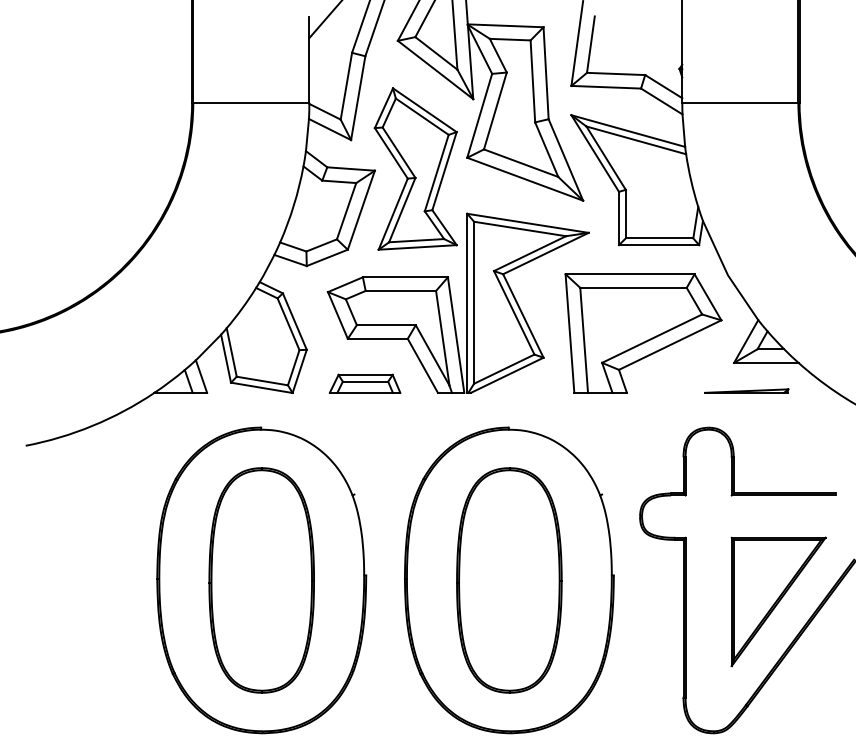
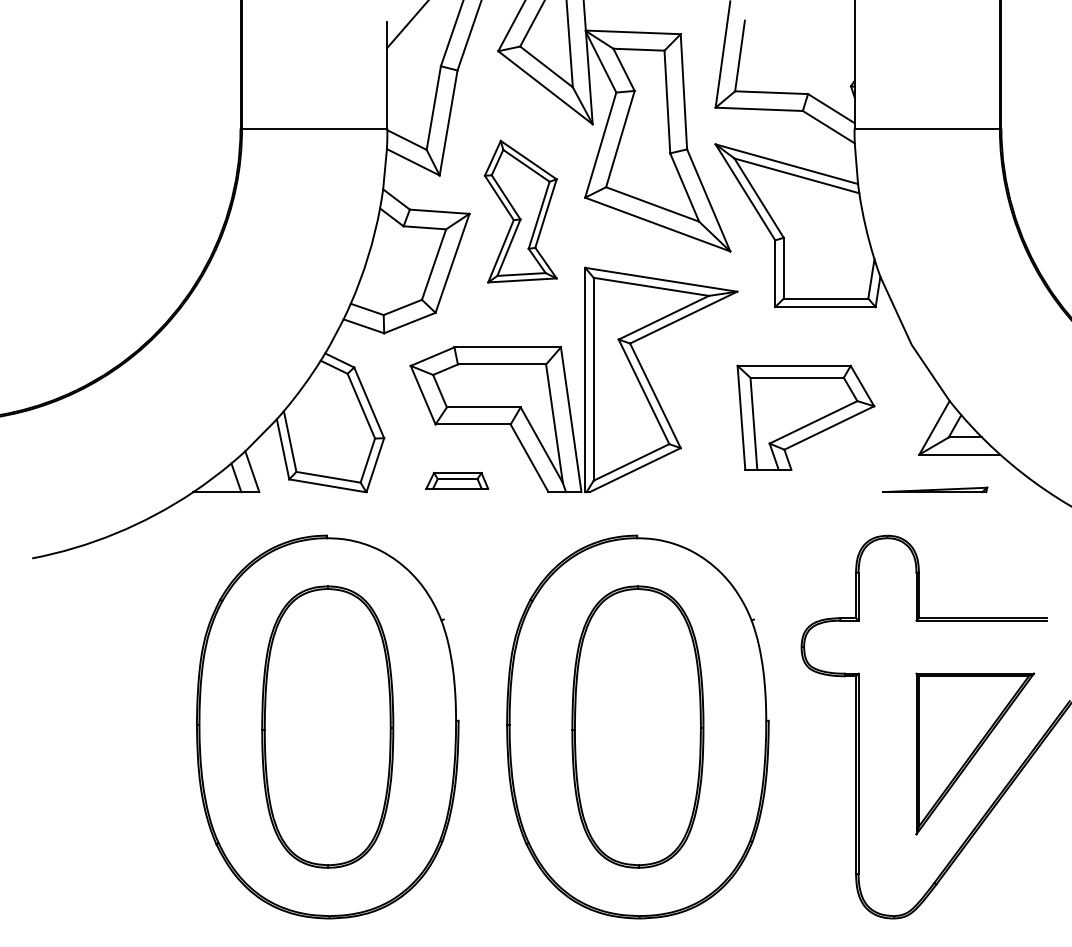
part: (415, 168) -> (520, 211), size x0.7
part: (643, 333) -> (805, 417), size x0.7
part: (365, 383) -> (457, 480), size x0.7

